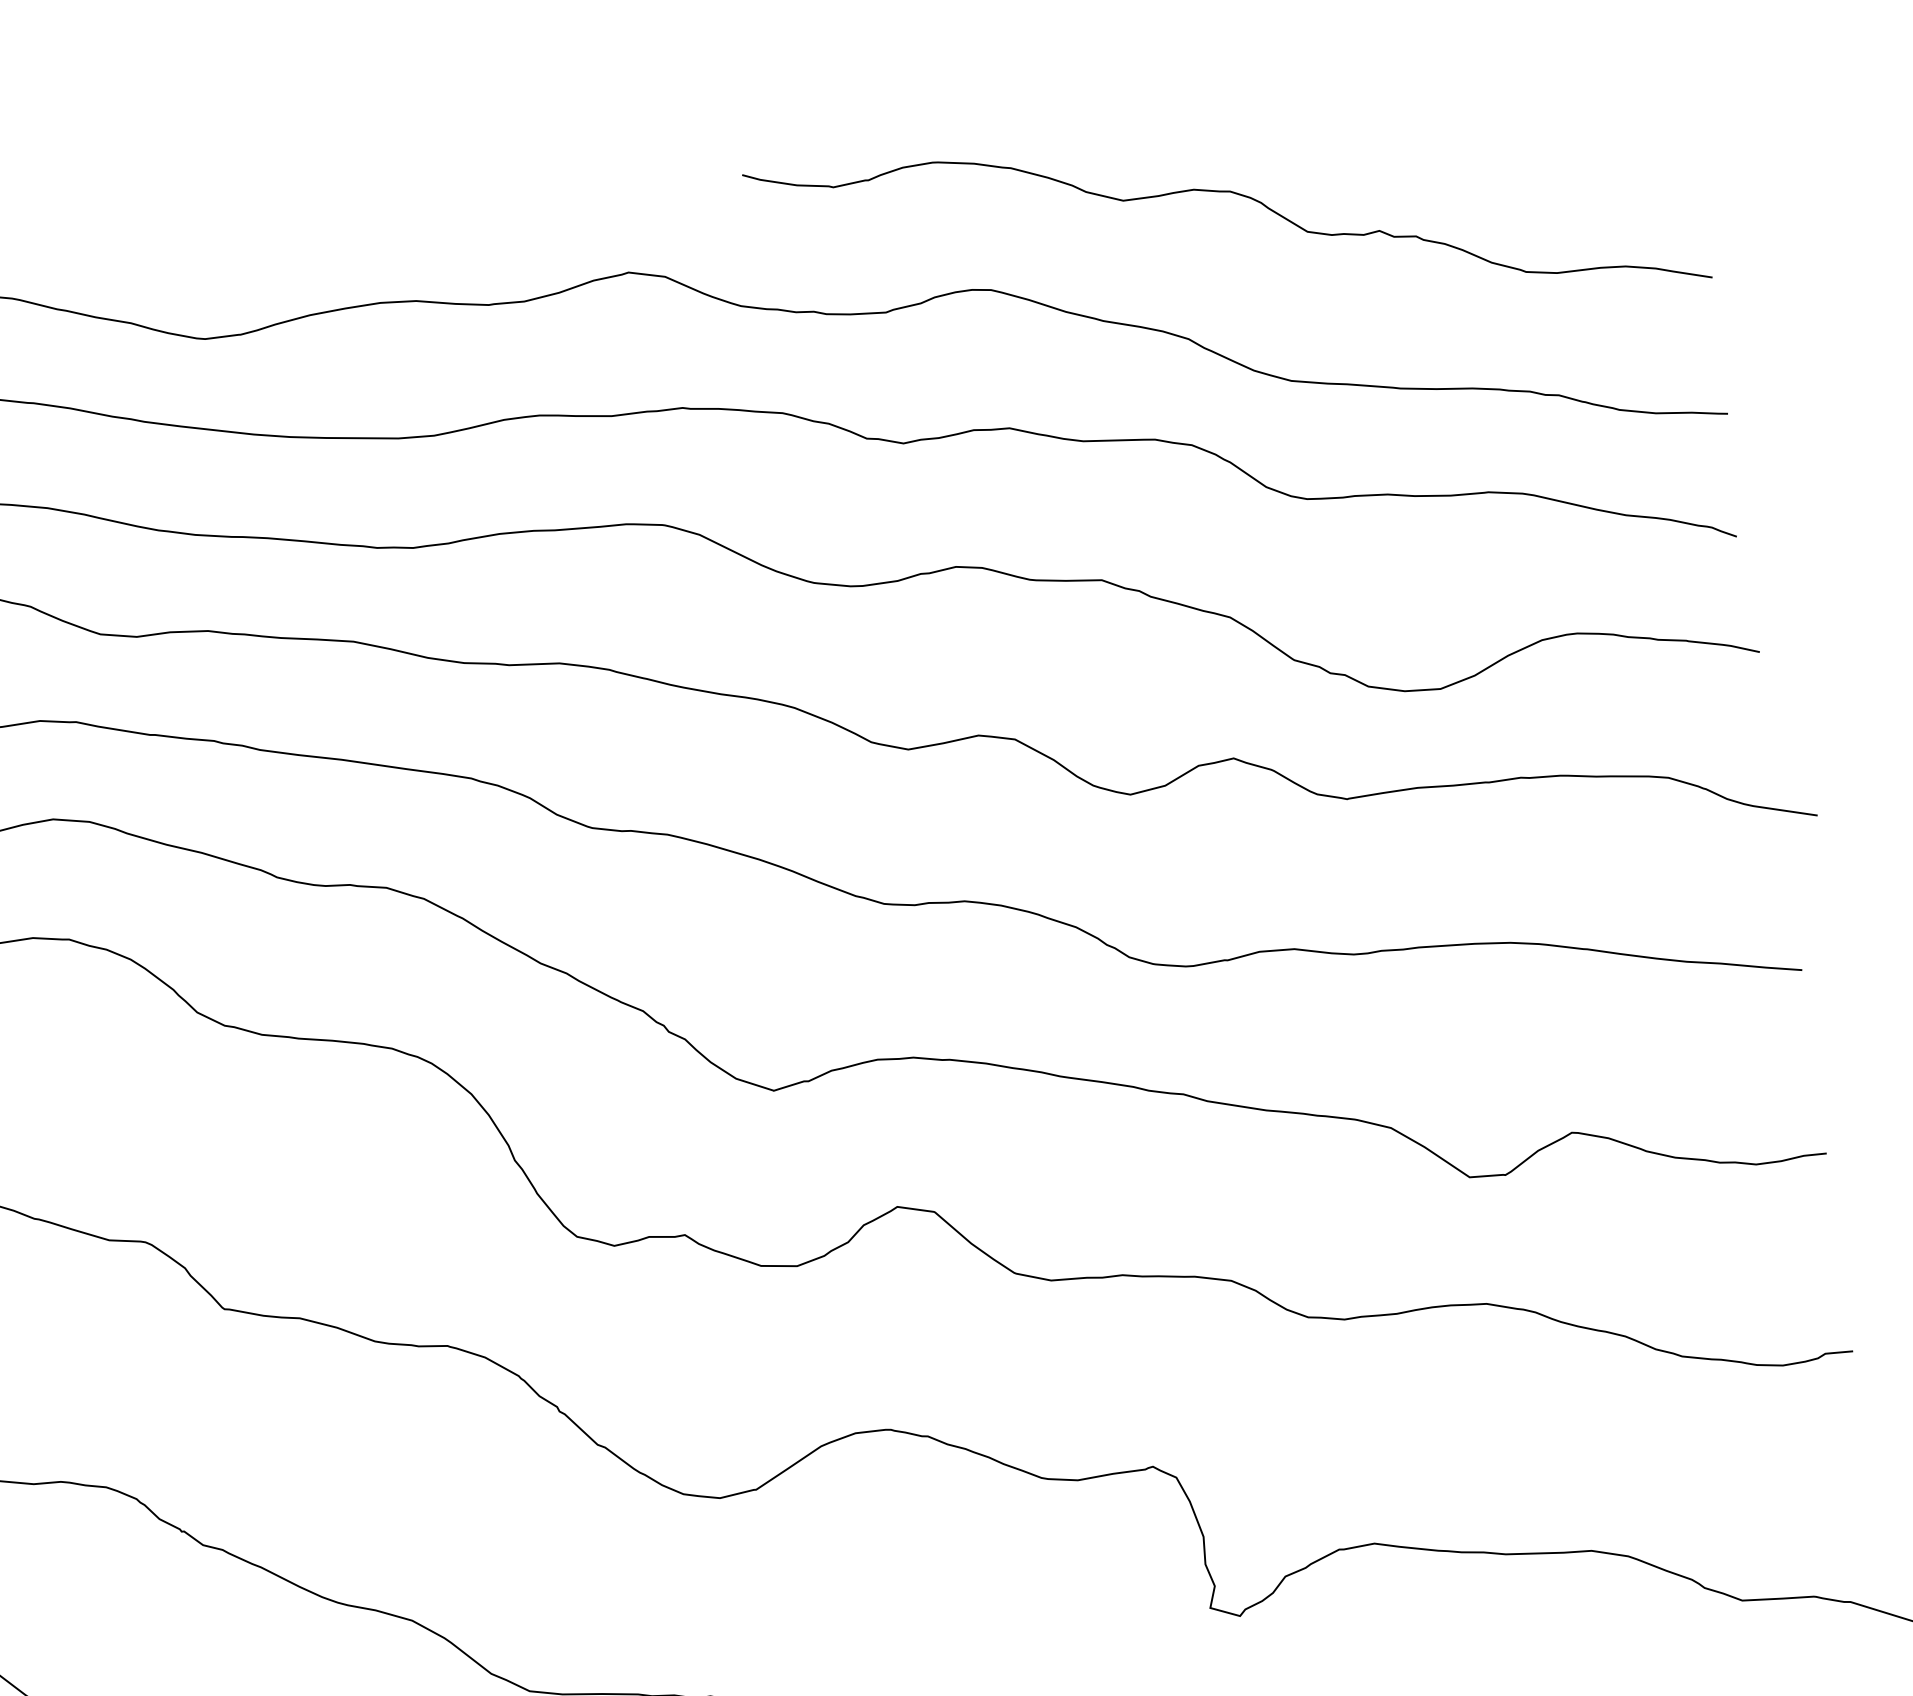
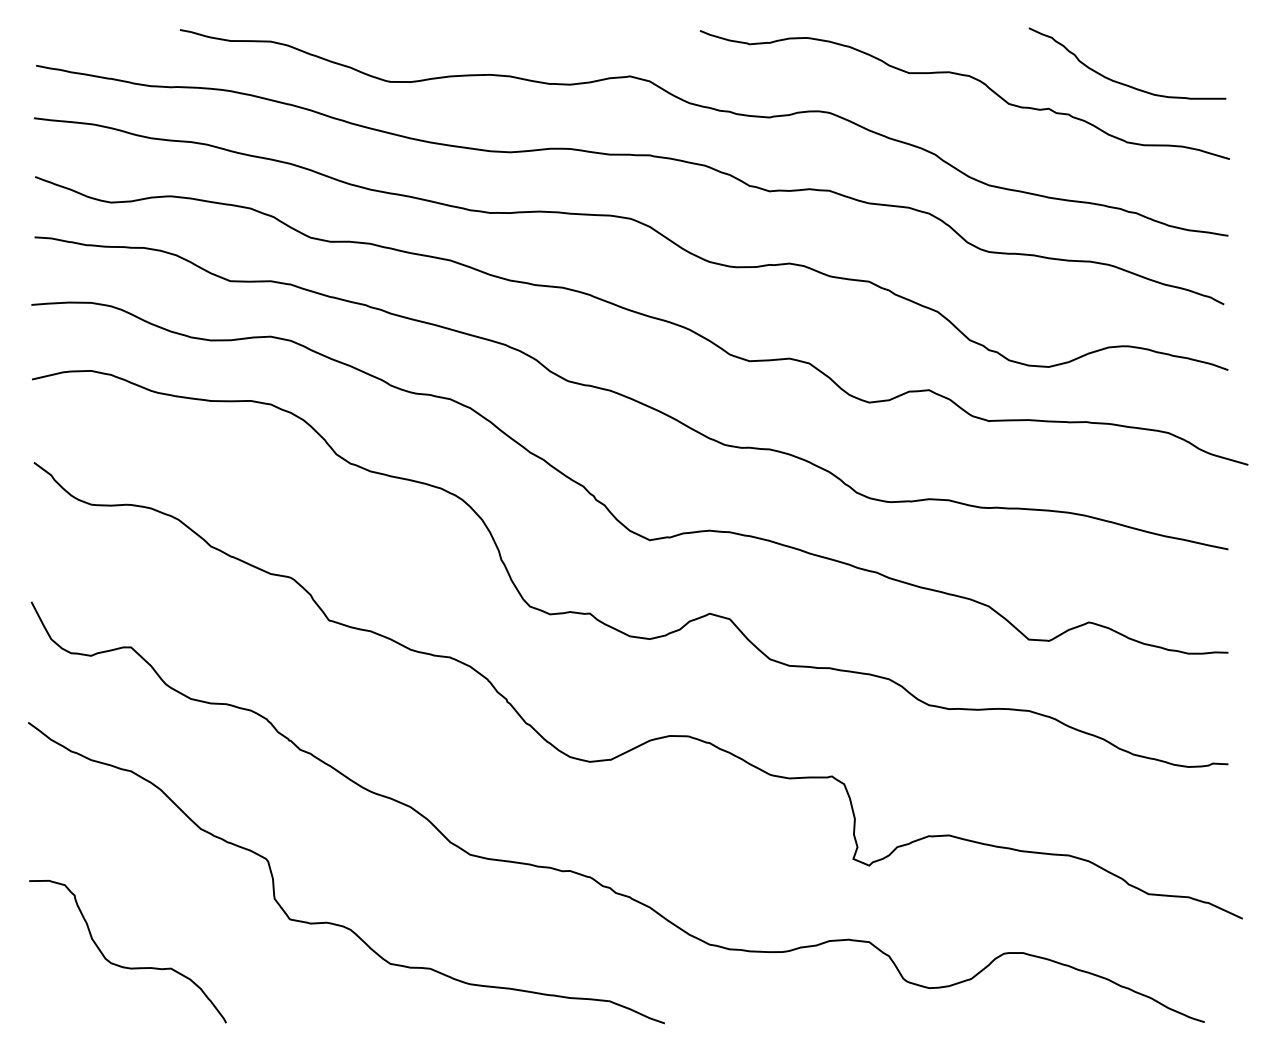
curve: (1502, 167) -> (1121, 82), added

